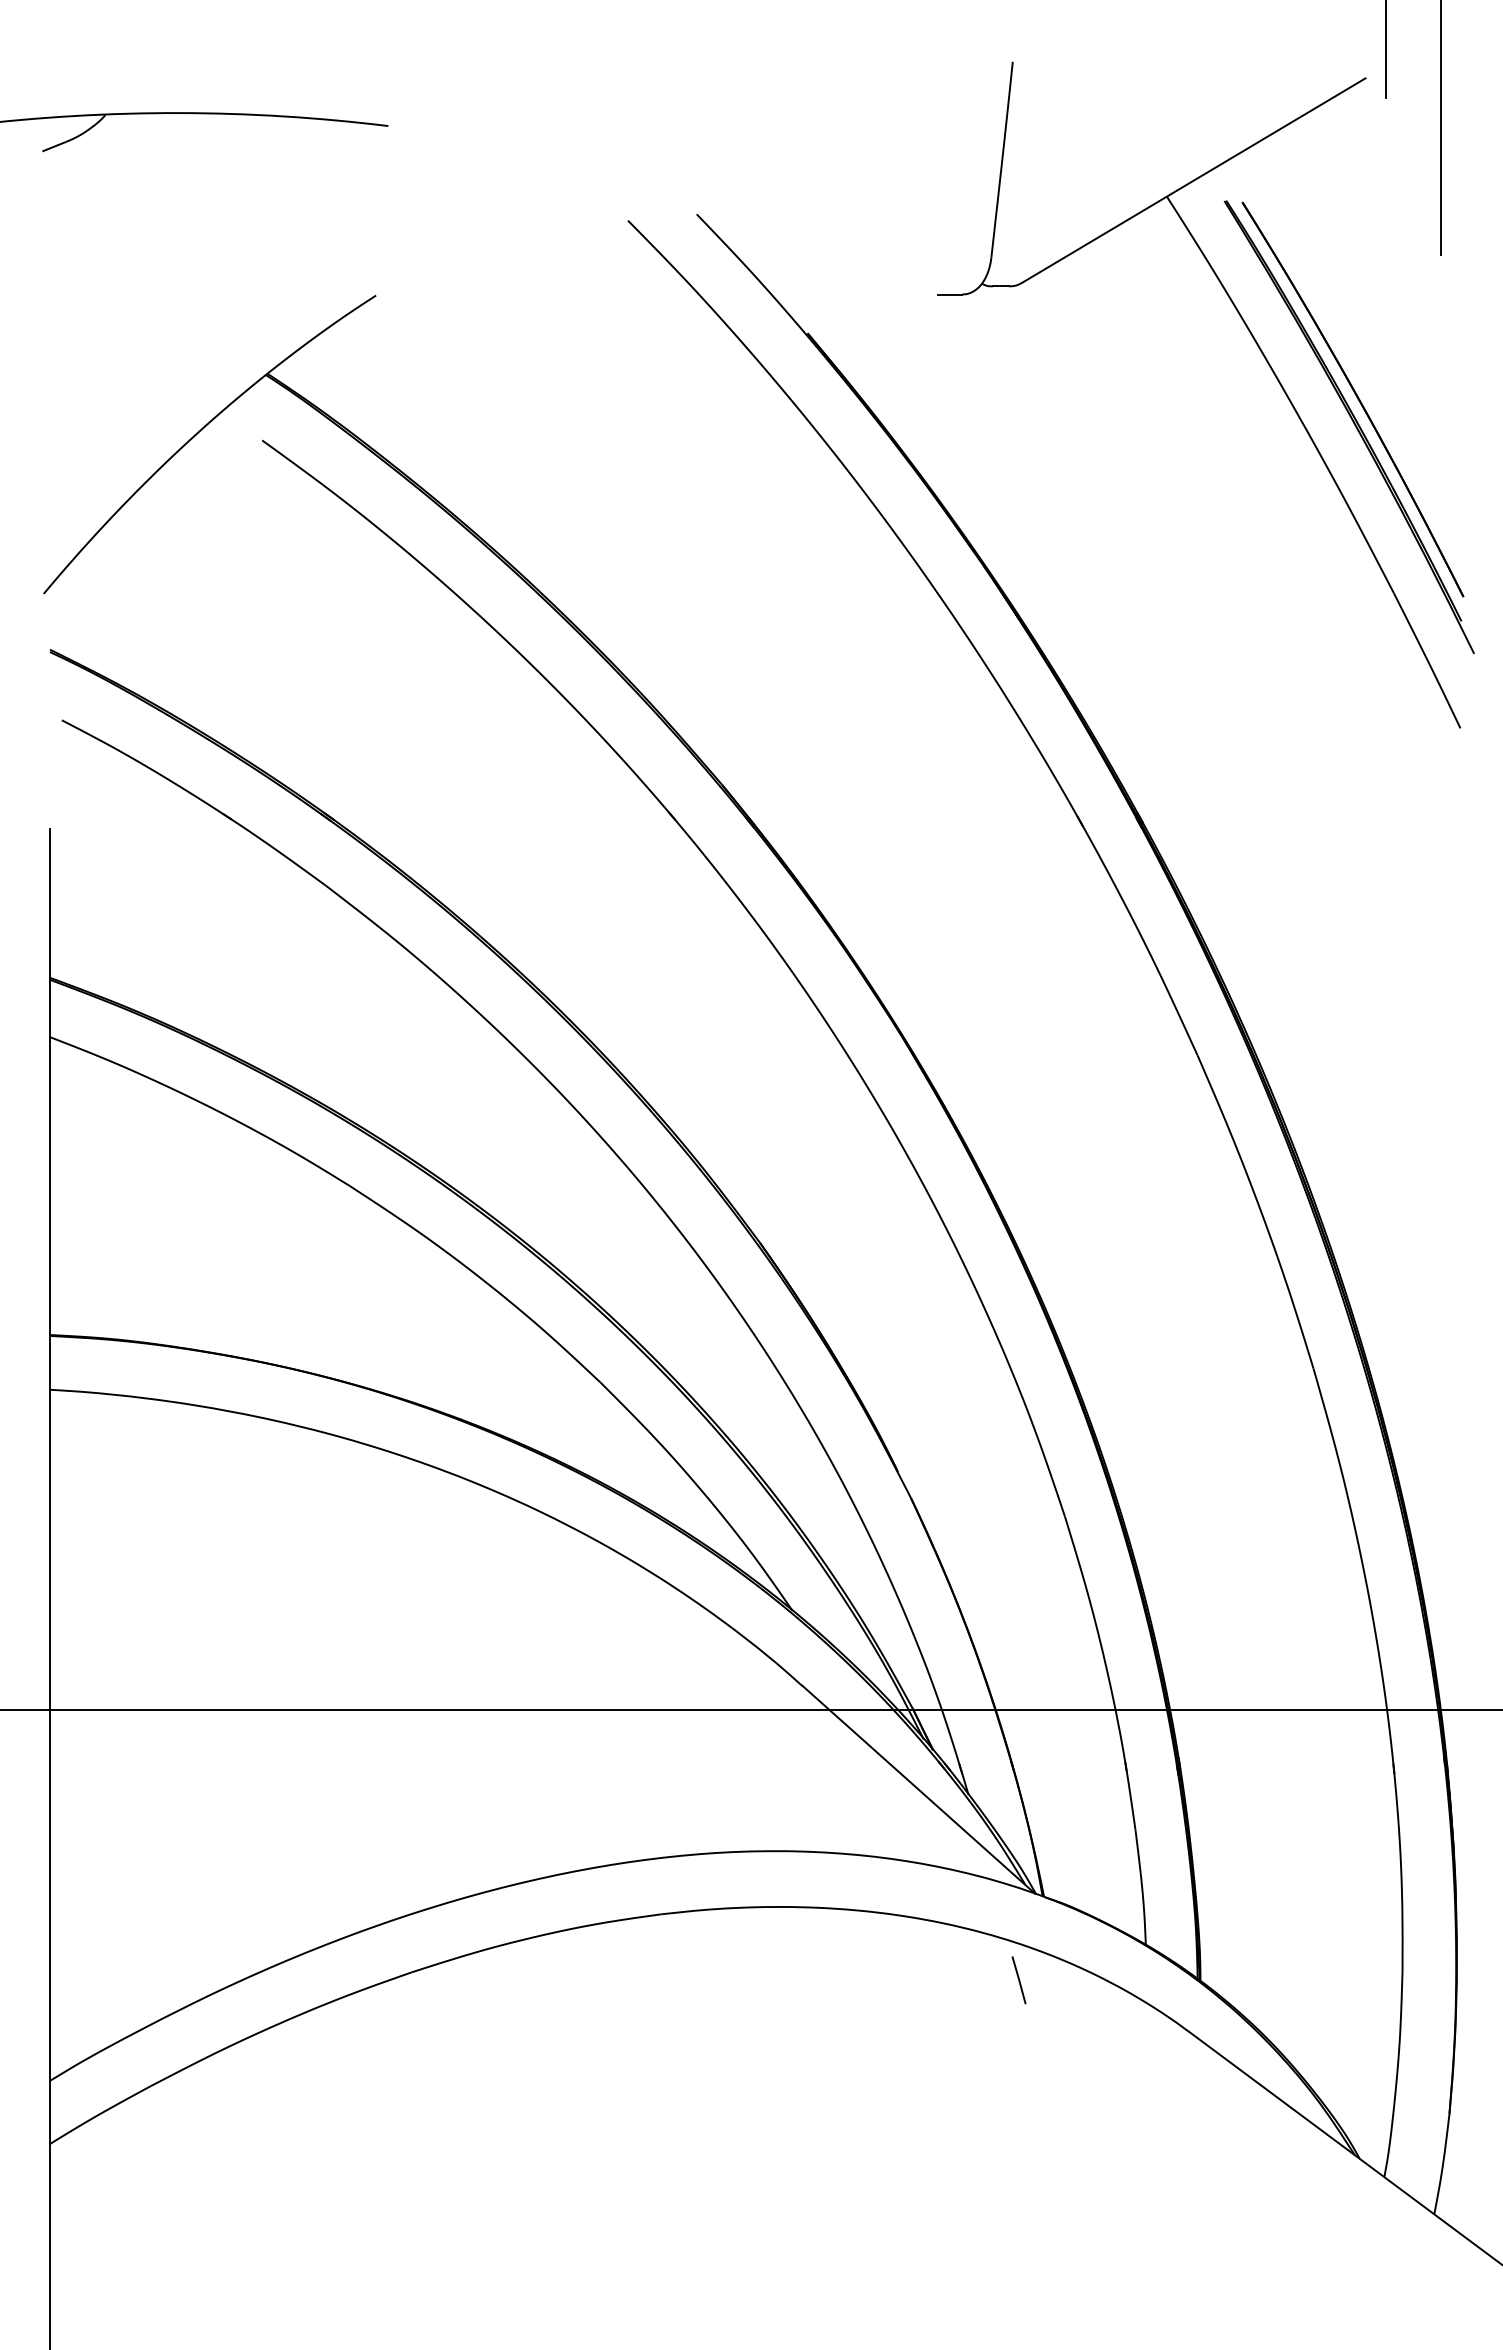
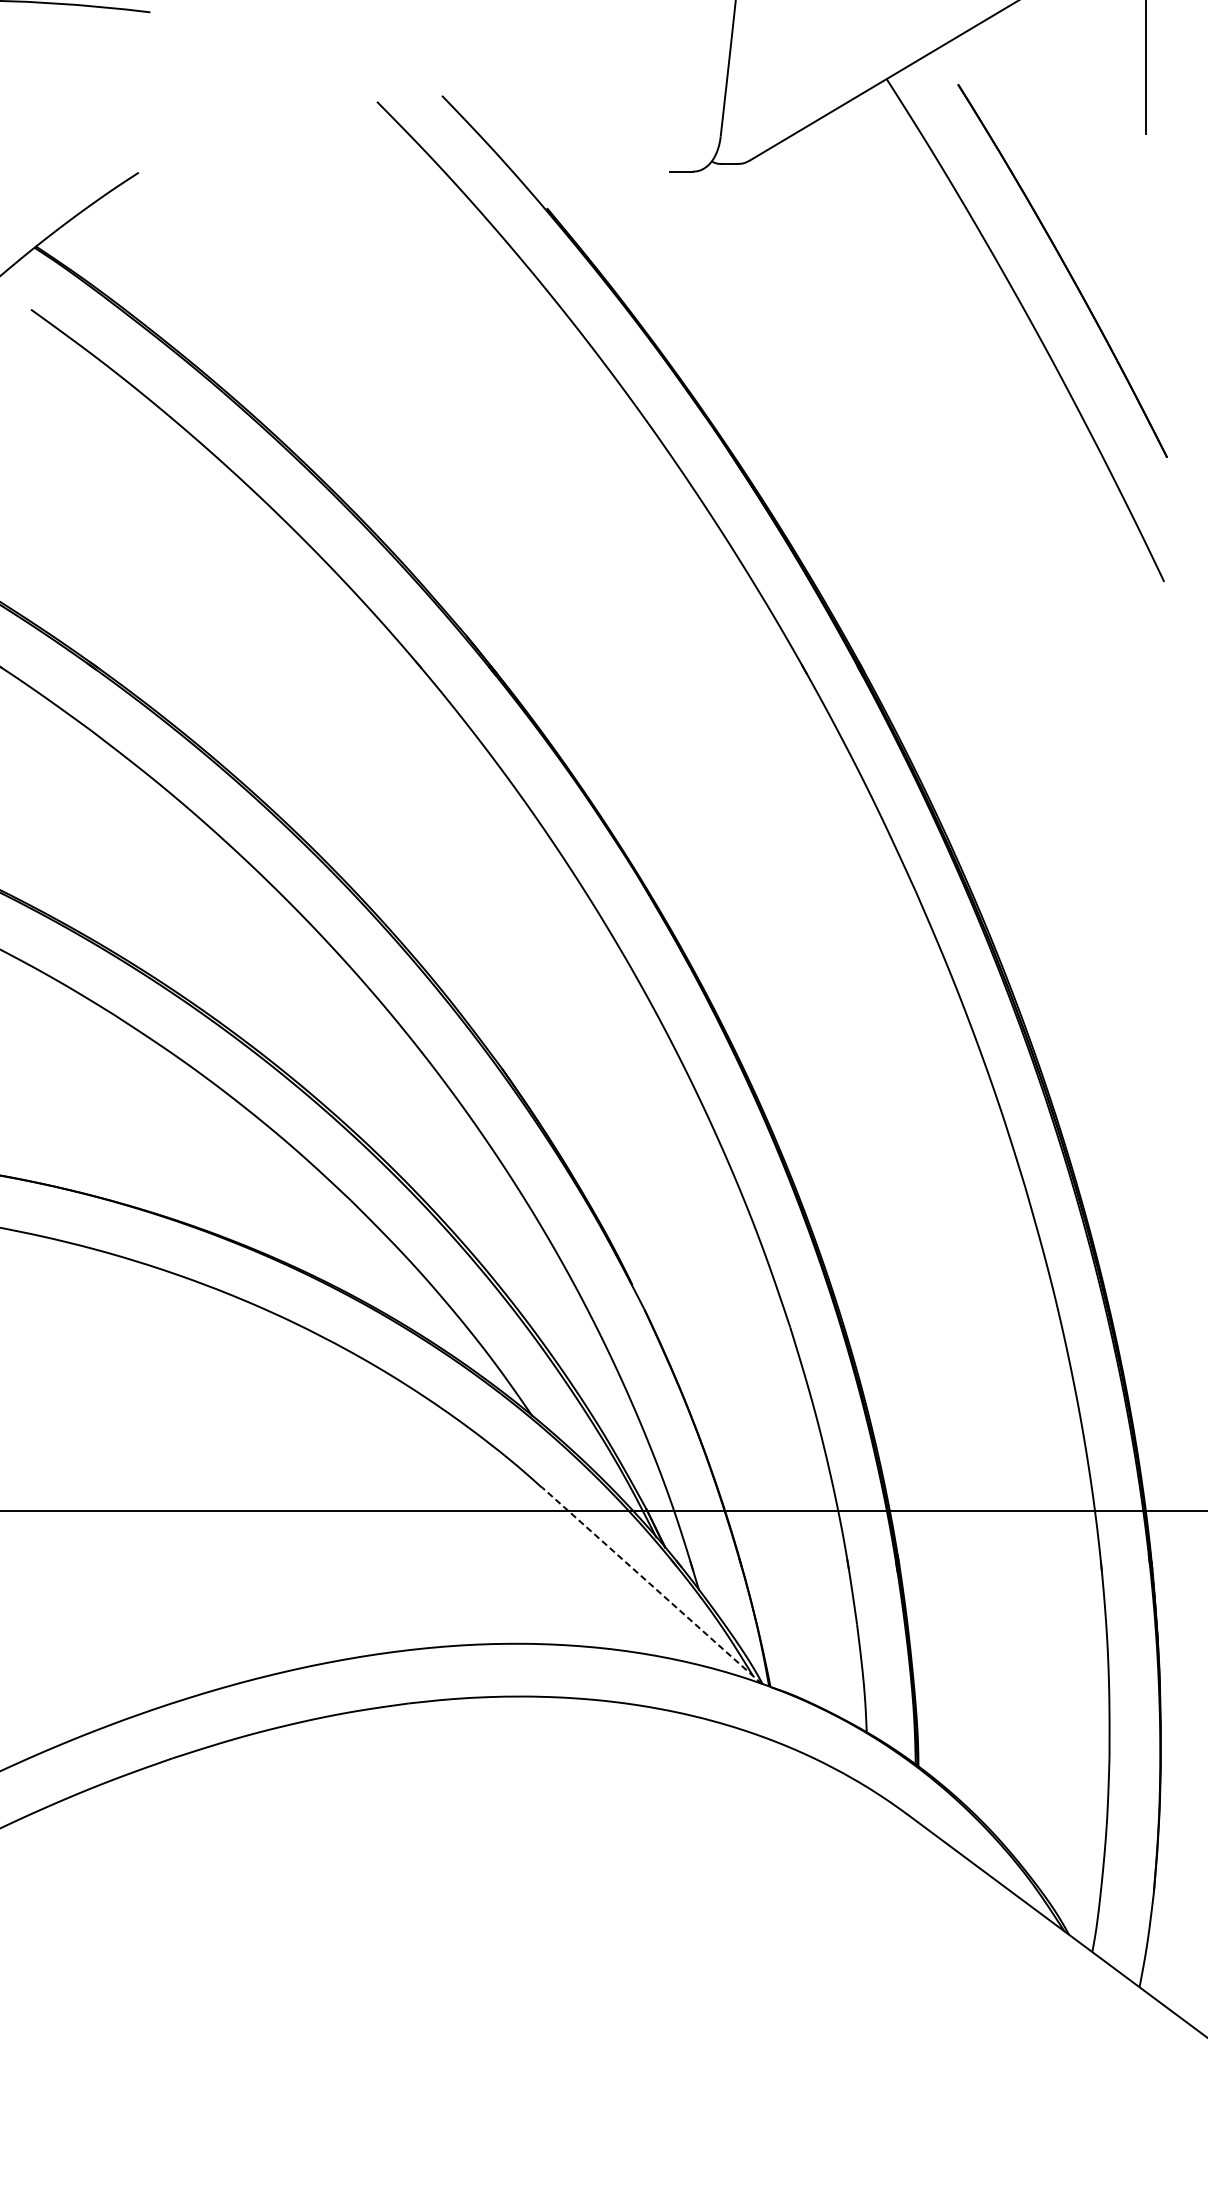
part: (1354, 425) -> (1064, 295), removed
line: (918, 1789) -> (651, 1585), solid -> dashed
line: (1018, 1980) -> (746, 1766), removed

